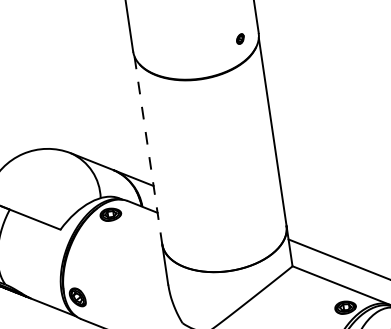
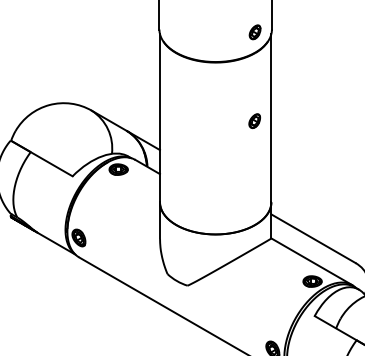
part: (239, 39) -> (254, 32), size x1.67
part: (254, 138) -> (254, 121), added
line: (147, 150) -> (159, 118), dashed -> solid

